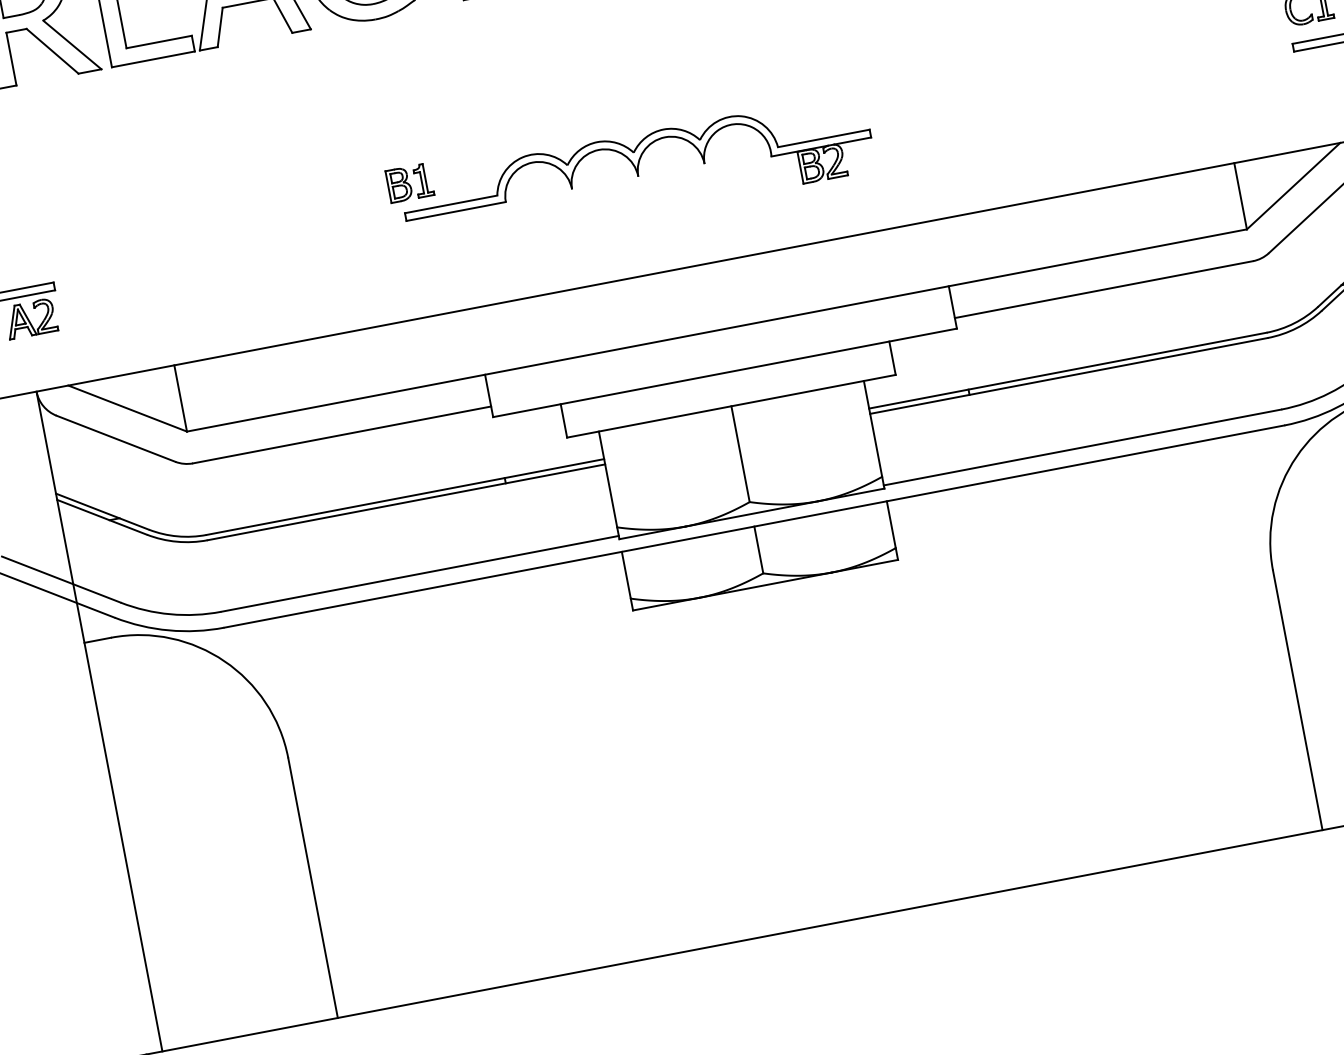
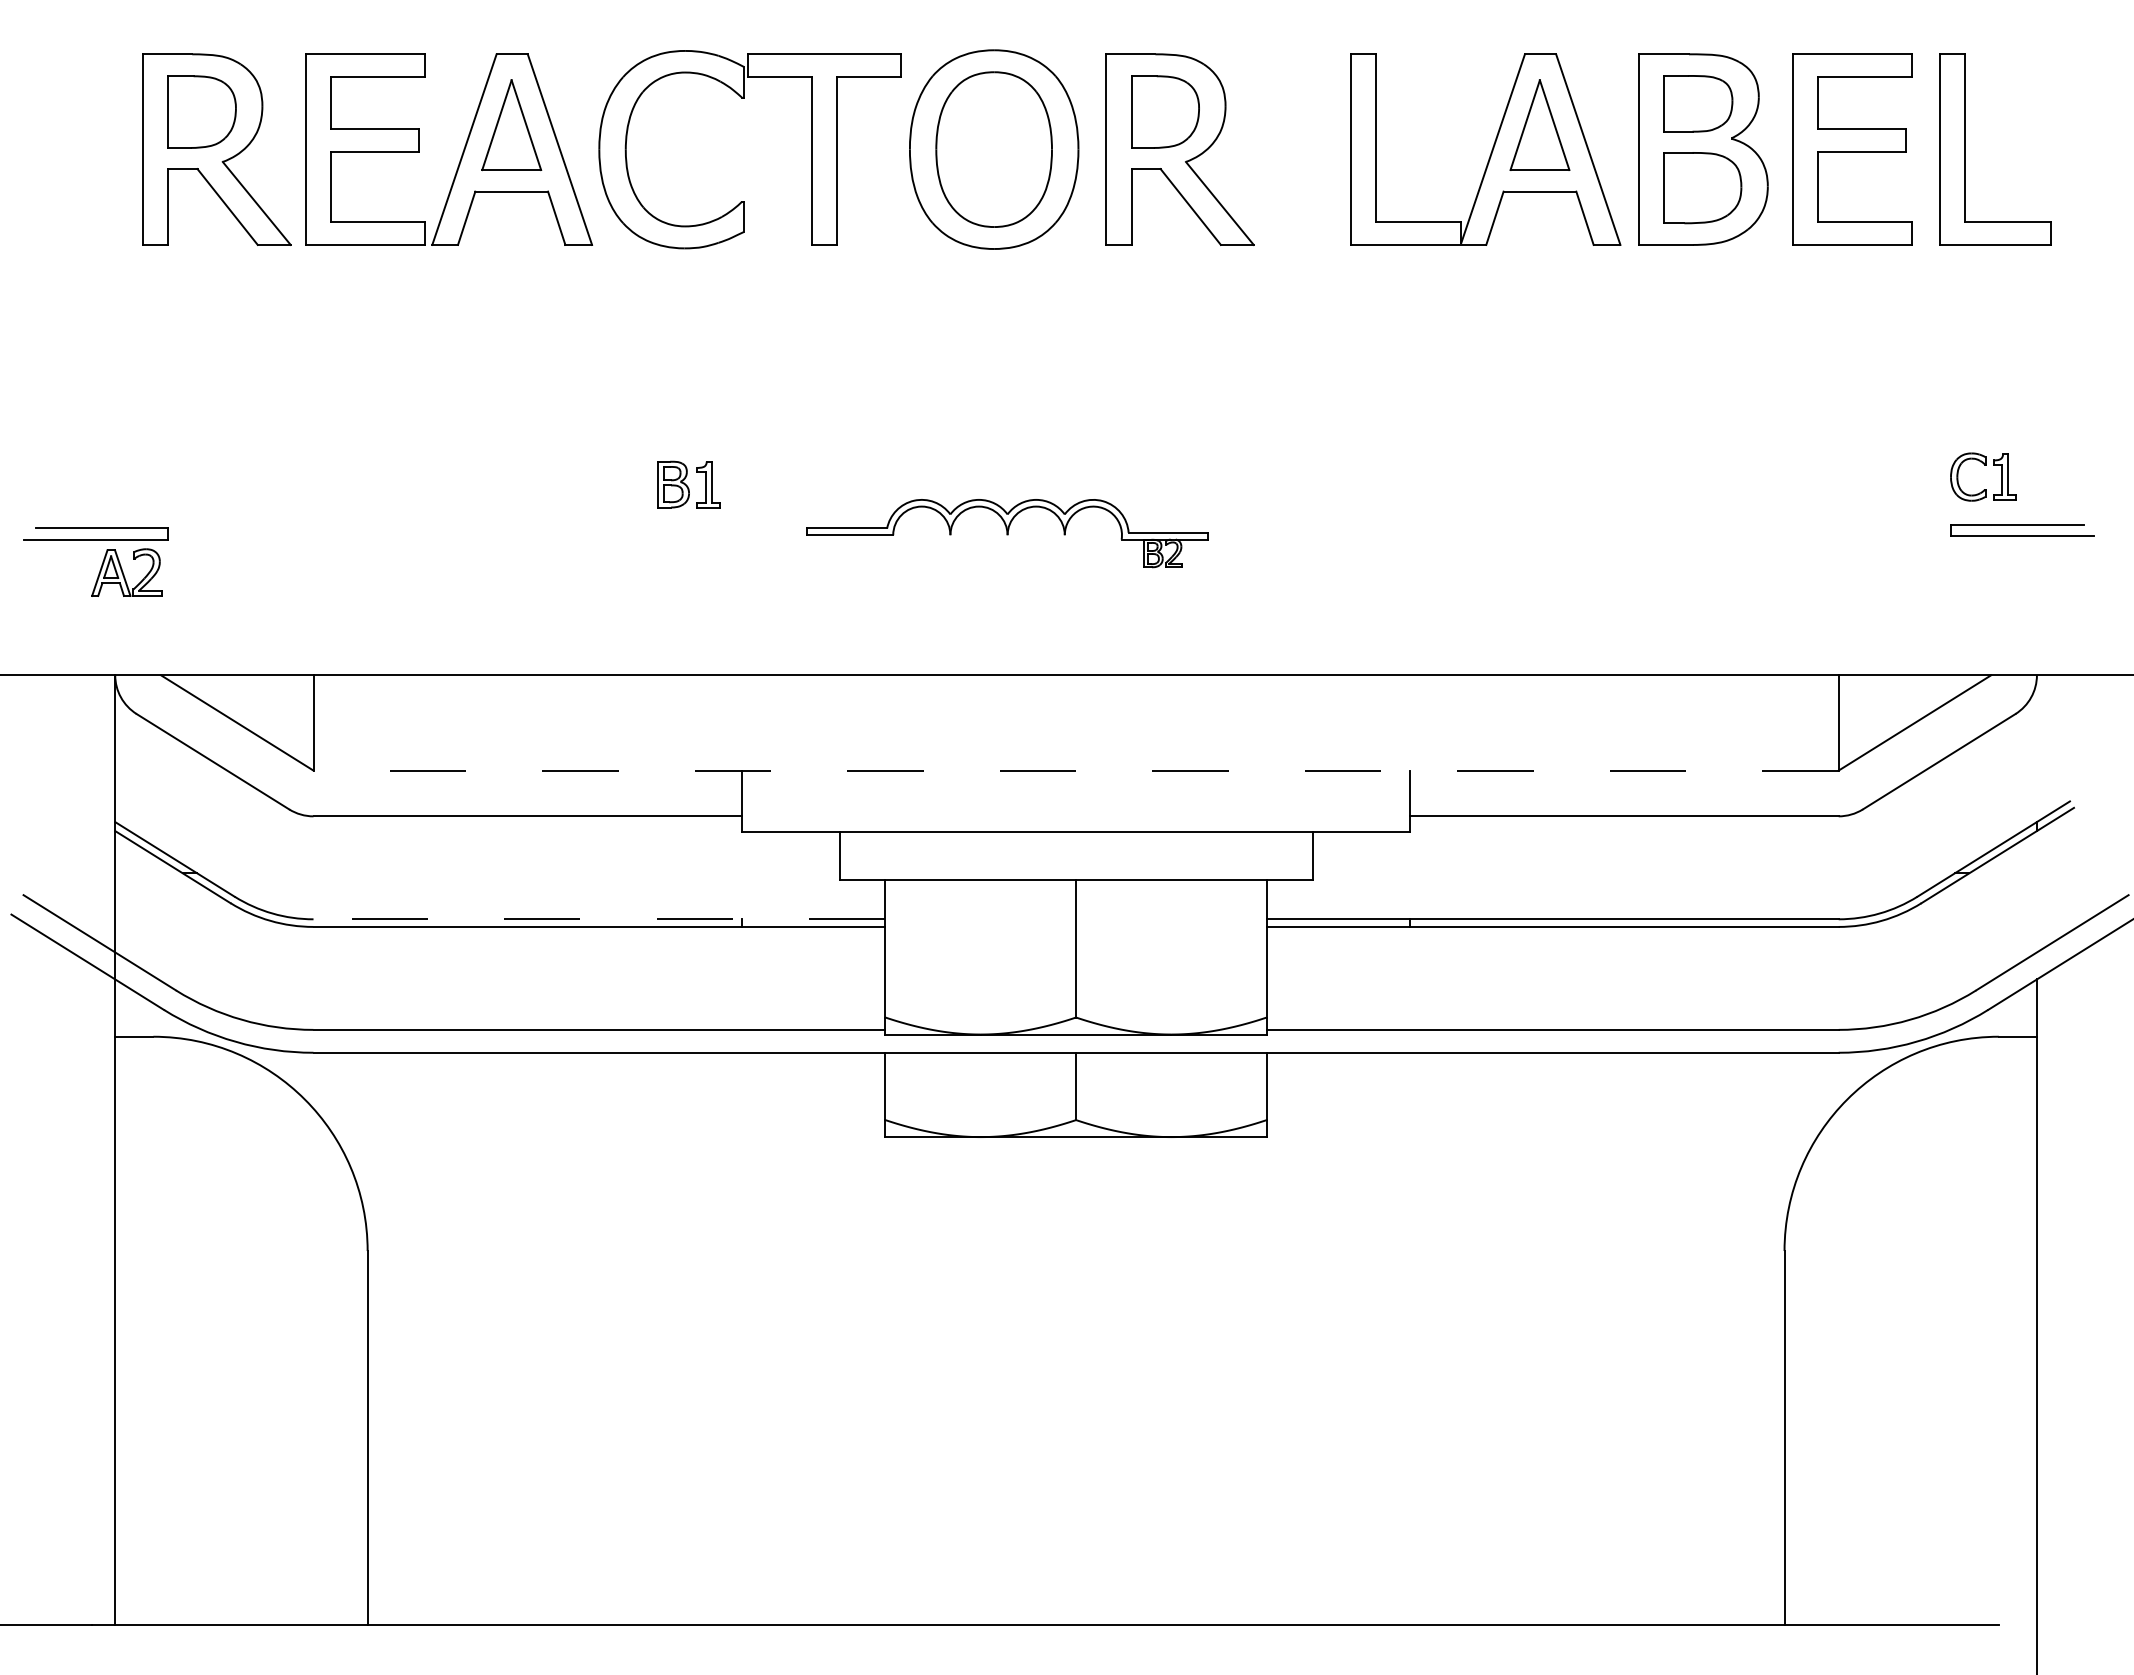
part: (637, 174) -> (1007, 533), size x0.6
line: (717, 330) -> (1076, 770), solid -> dashed
line: (405, 497) -> (599, 919), solid -> dashed

